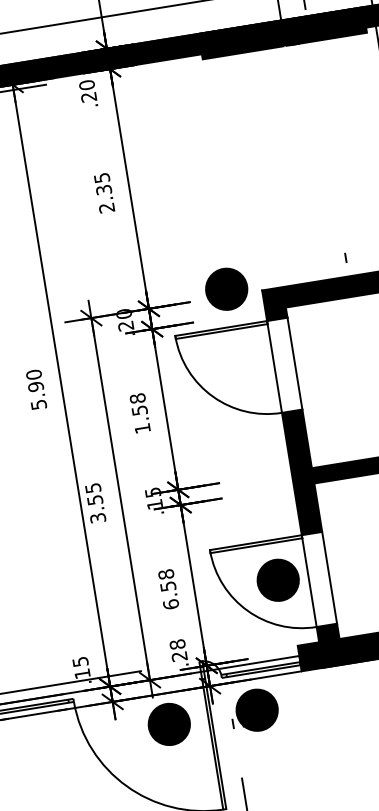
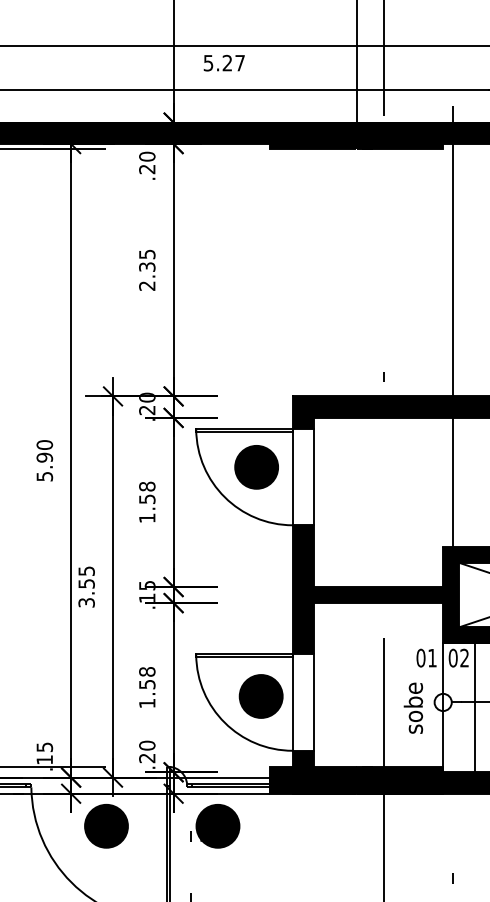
part: (226, 289) -> (256, 467), moved
text: (171, 604) -> (147, 703), 6.58 -> 1.58
text: (177, 644) -> (147, 745), .28 -> .20
part: (169, 724) -> (106, 826), moved

